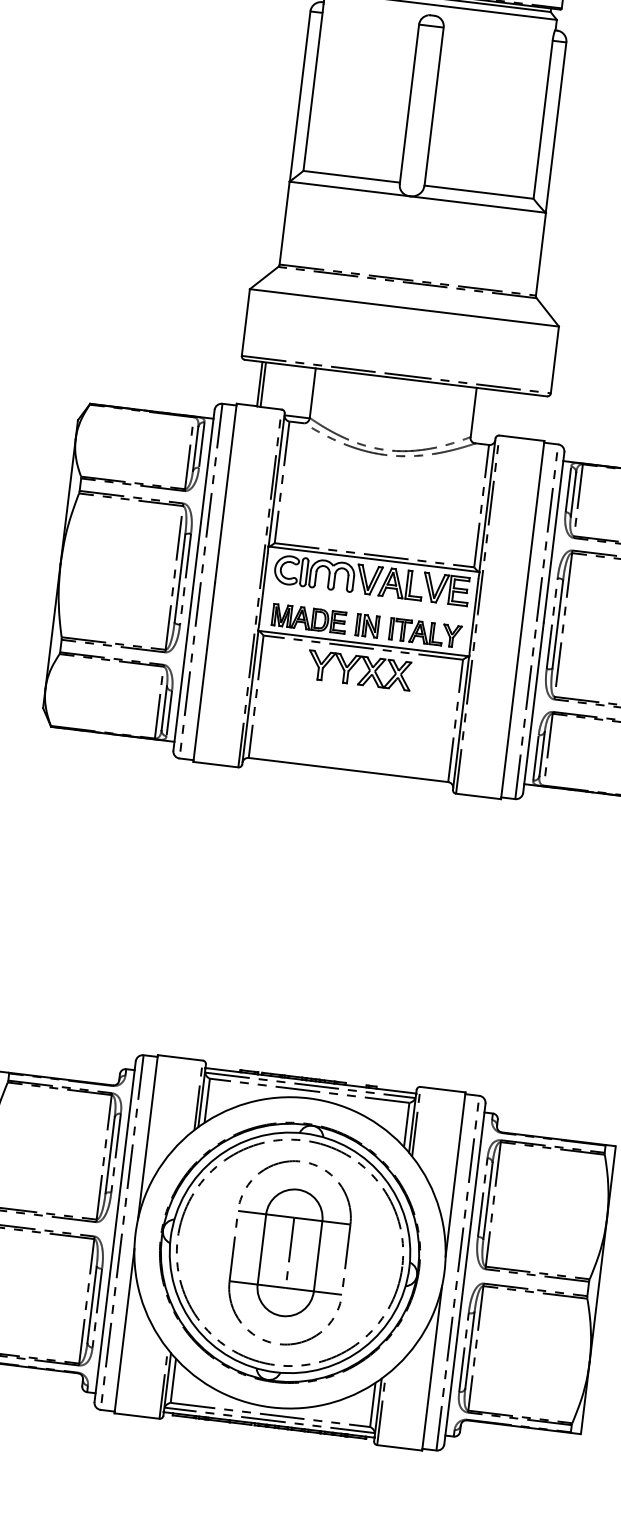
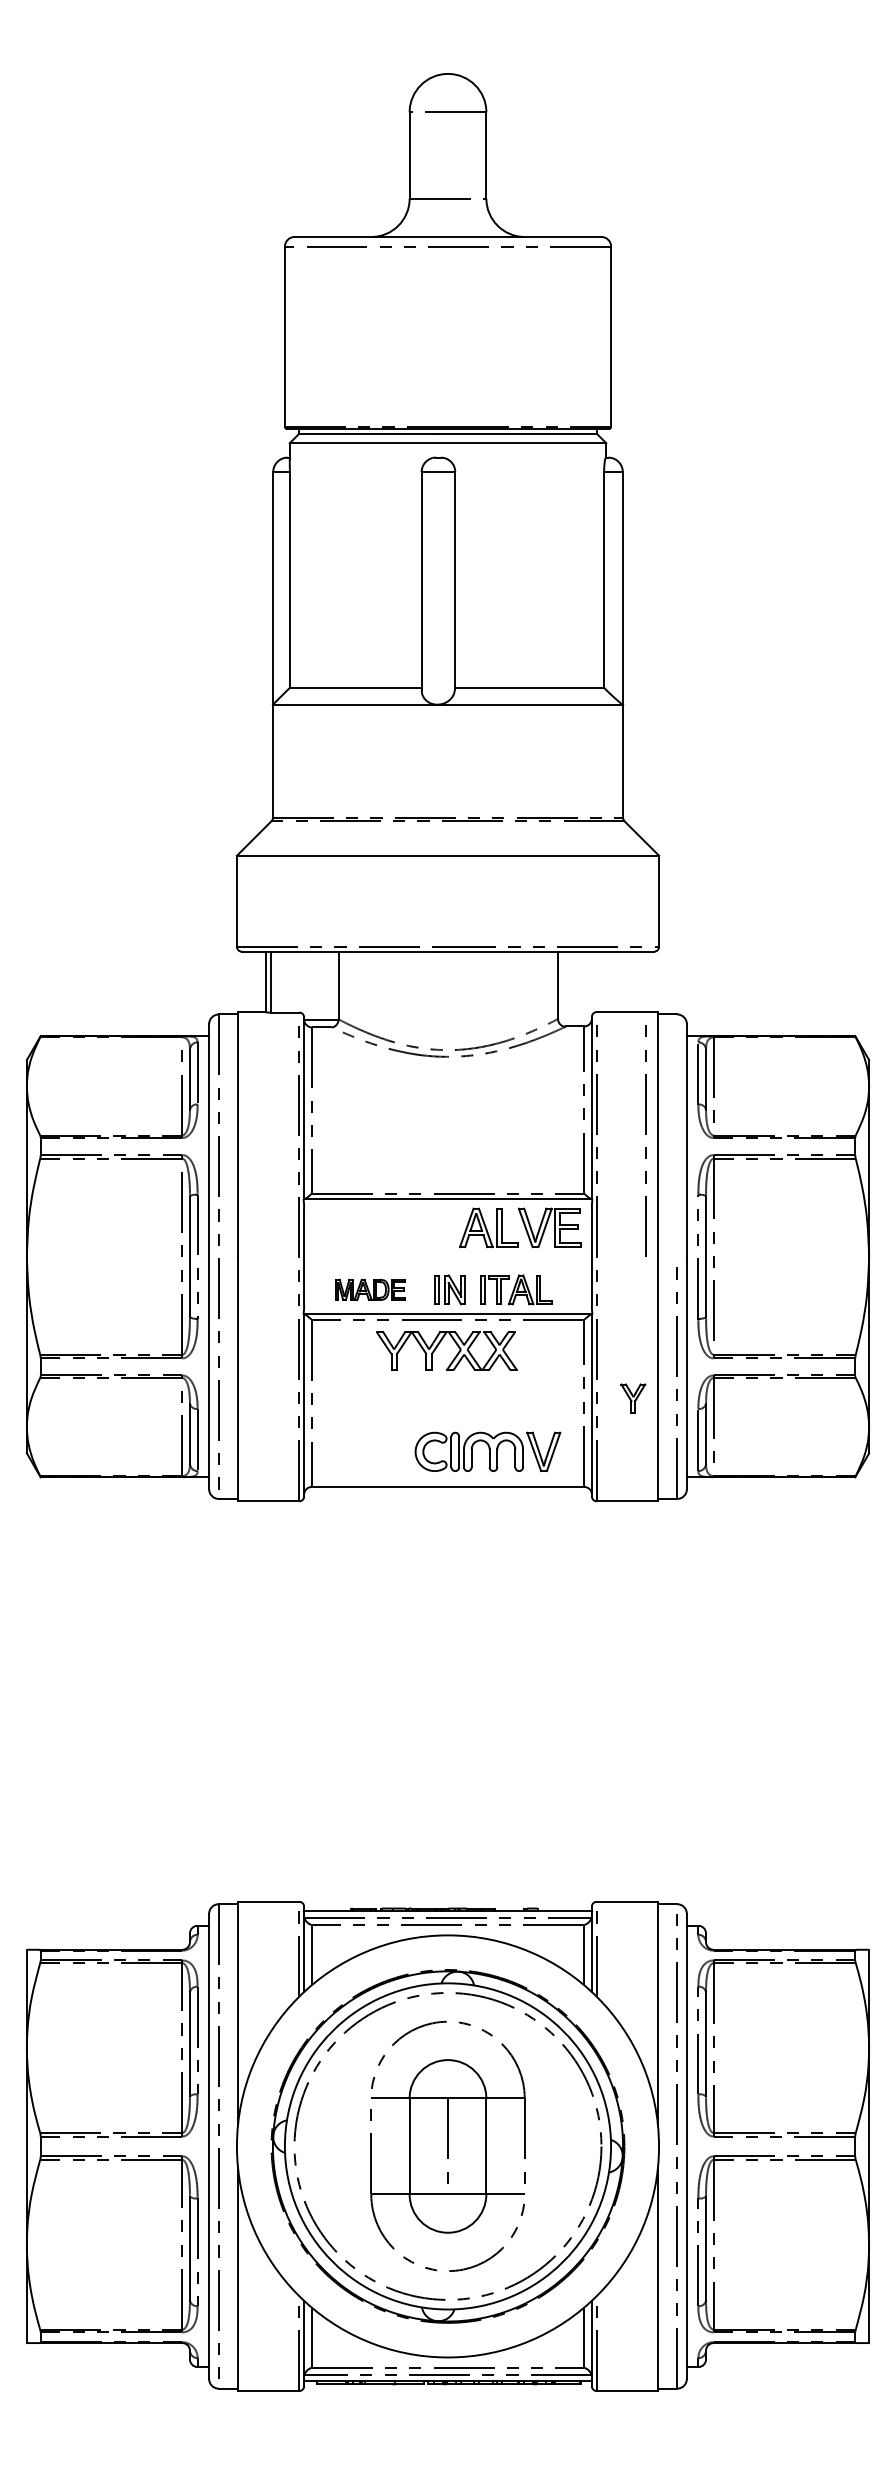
line: (547, 532) -> (645, 1134), moved
part: (327, 574) -> (487, 1451), moved
part: (309, 618) -> (370, 1289), size x0.7
part: (451, 635) -> (633, 1398), moved

